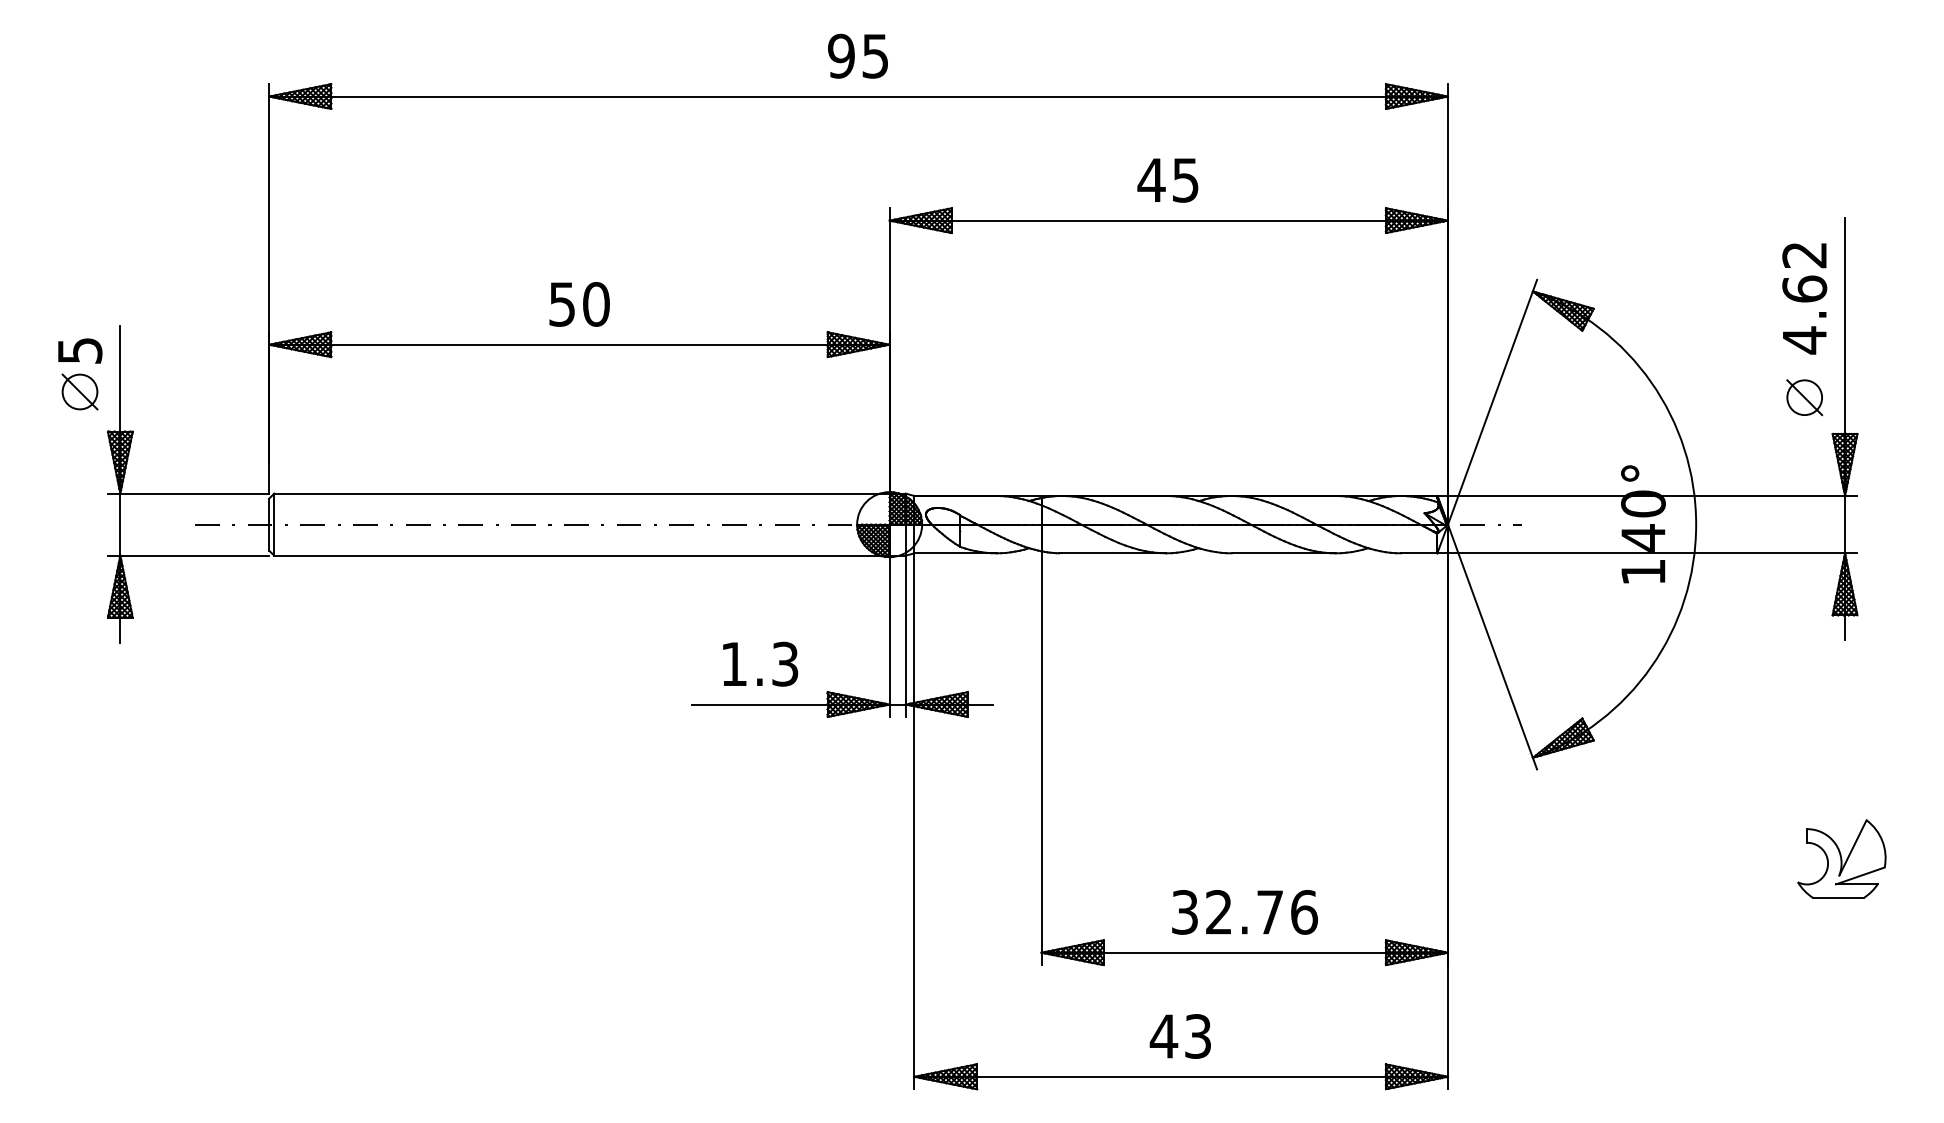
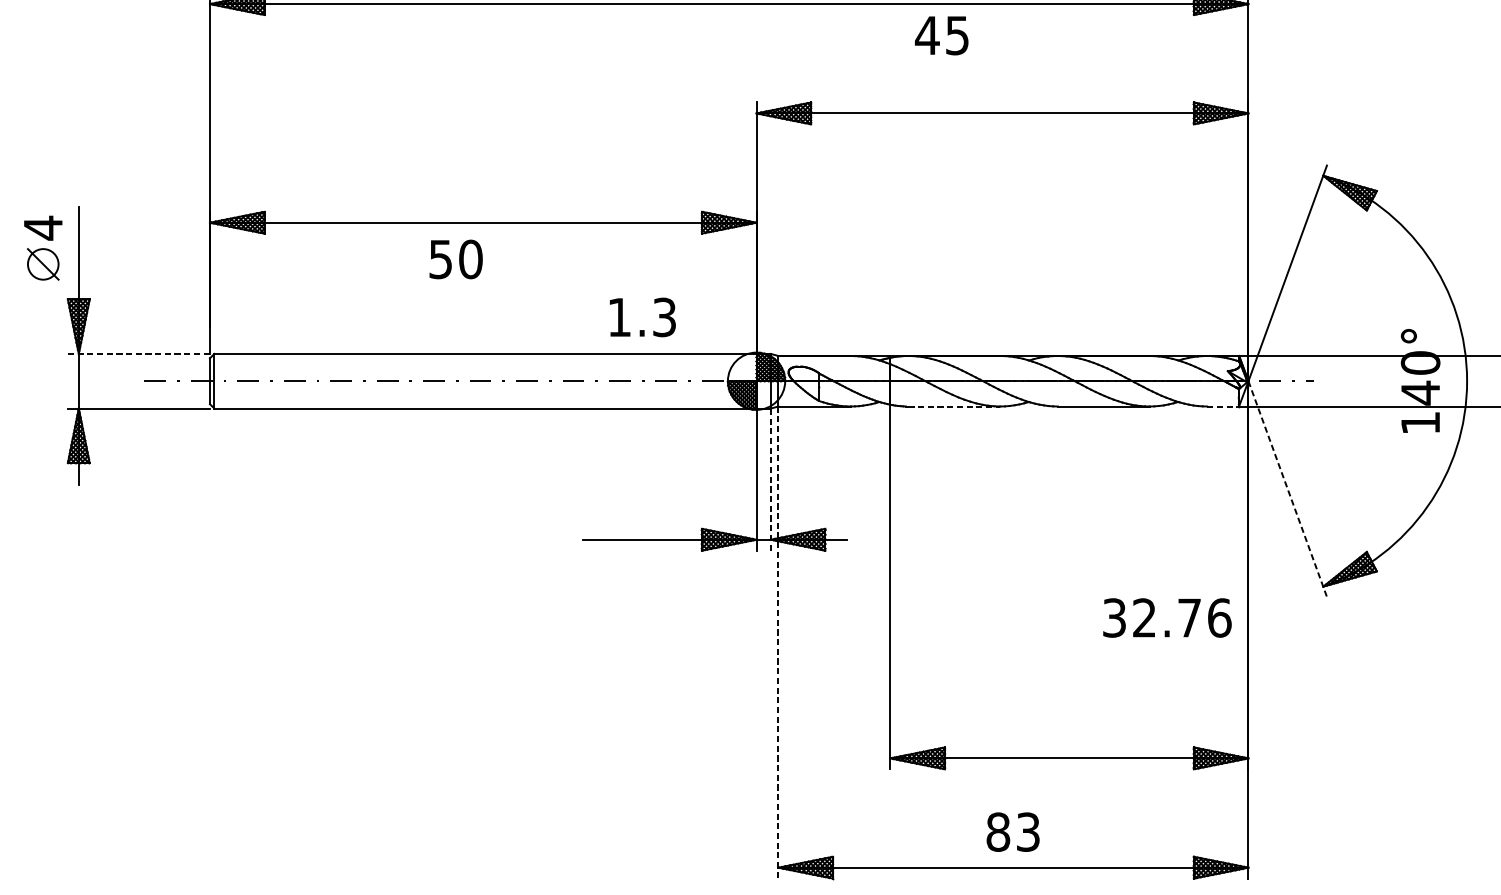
text: (1167, 180) -> (941, 35), moved
text: (579, 304) -> (456, 259), moved
text: (80, 350) -> (43, 227), 5 -> 4
line: (188, 493) -> (138, 353), solid -> dashed
line: (1114, 553) -> (954, 406), solid -> dashed
line: (1419, 553) -> (1223, 406), solid -> dashed
line: (905, 636) -> (770, 479), solid -> dashed
line: (1492, 647) -> (1287, 489), solid -> dashed
text: (760, 663) -> (642, 316), moved
line: (914, 821) -> (778, 642), solid -> dashed
text: (1244, 912) -> (1166, 618), moved
text: (1163, 1036) -> (997, 832), 43 -> 83

